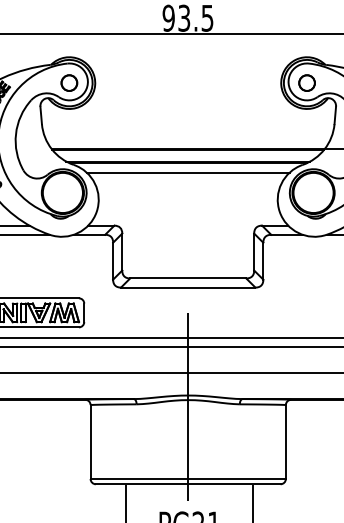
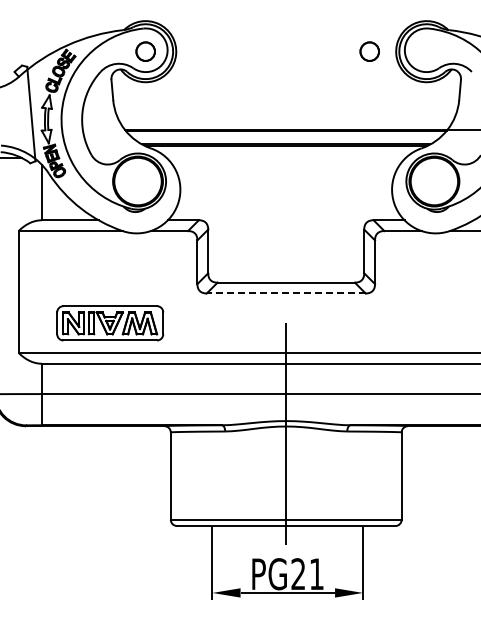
circle: (306, 82) -> (369, 51), moved
line: (187, 172) -> (285, 157), removed
line: (187, 287) -> (285, 293), solid -> dashed

